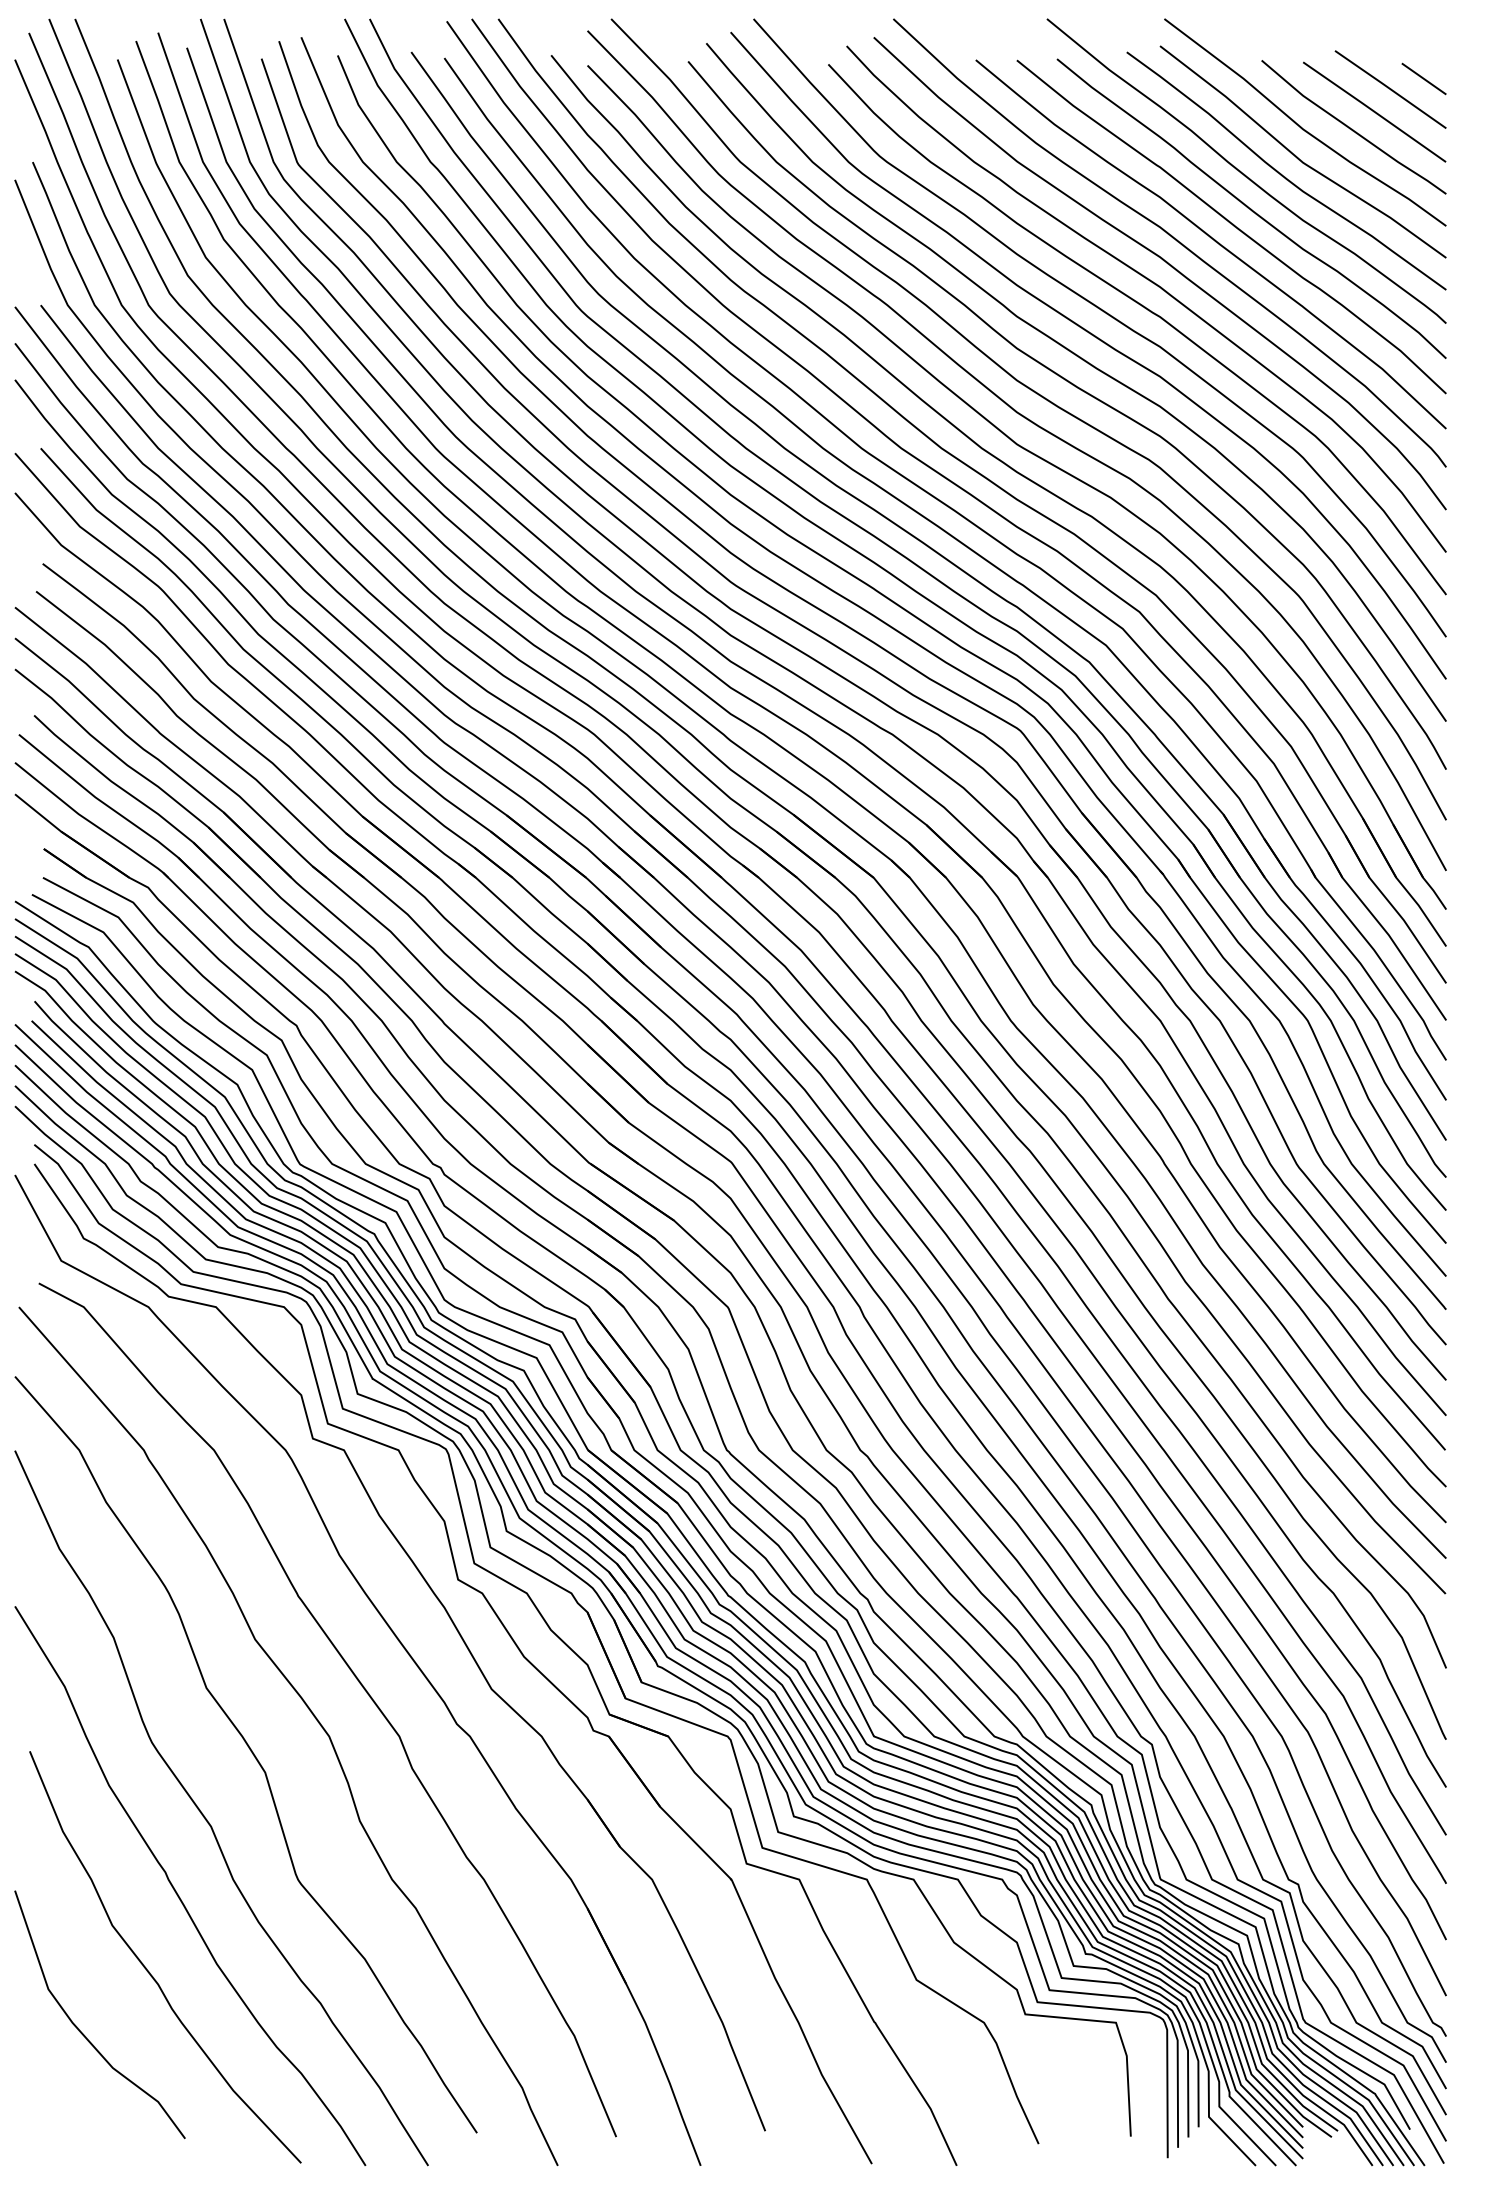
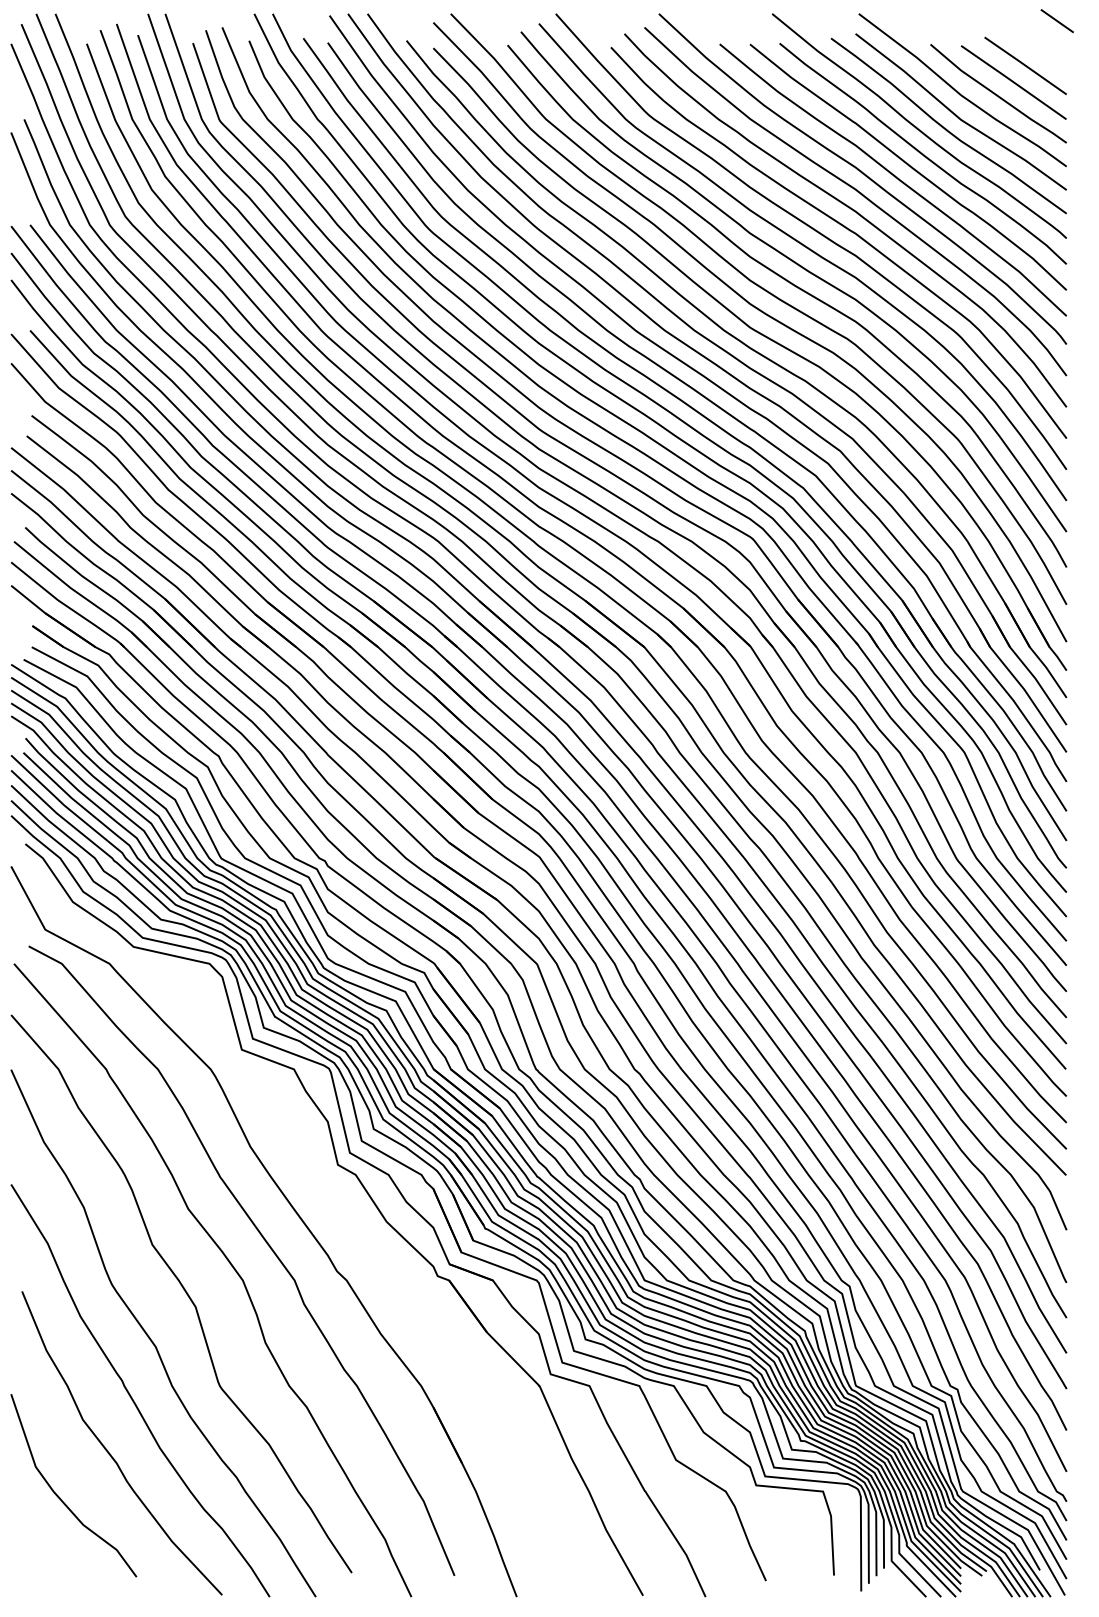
line: (1423, 78) -> (1056, 20), moved
part: (448, 1617) -> (330, 1192), removed

